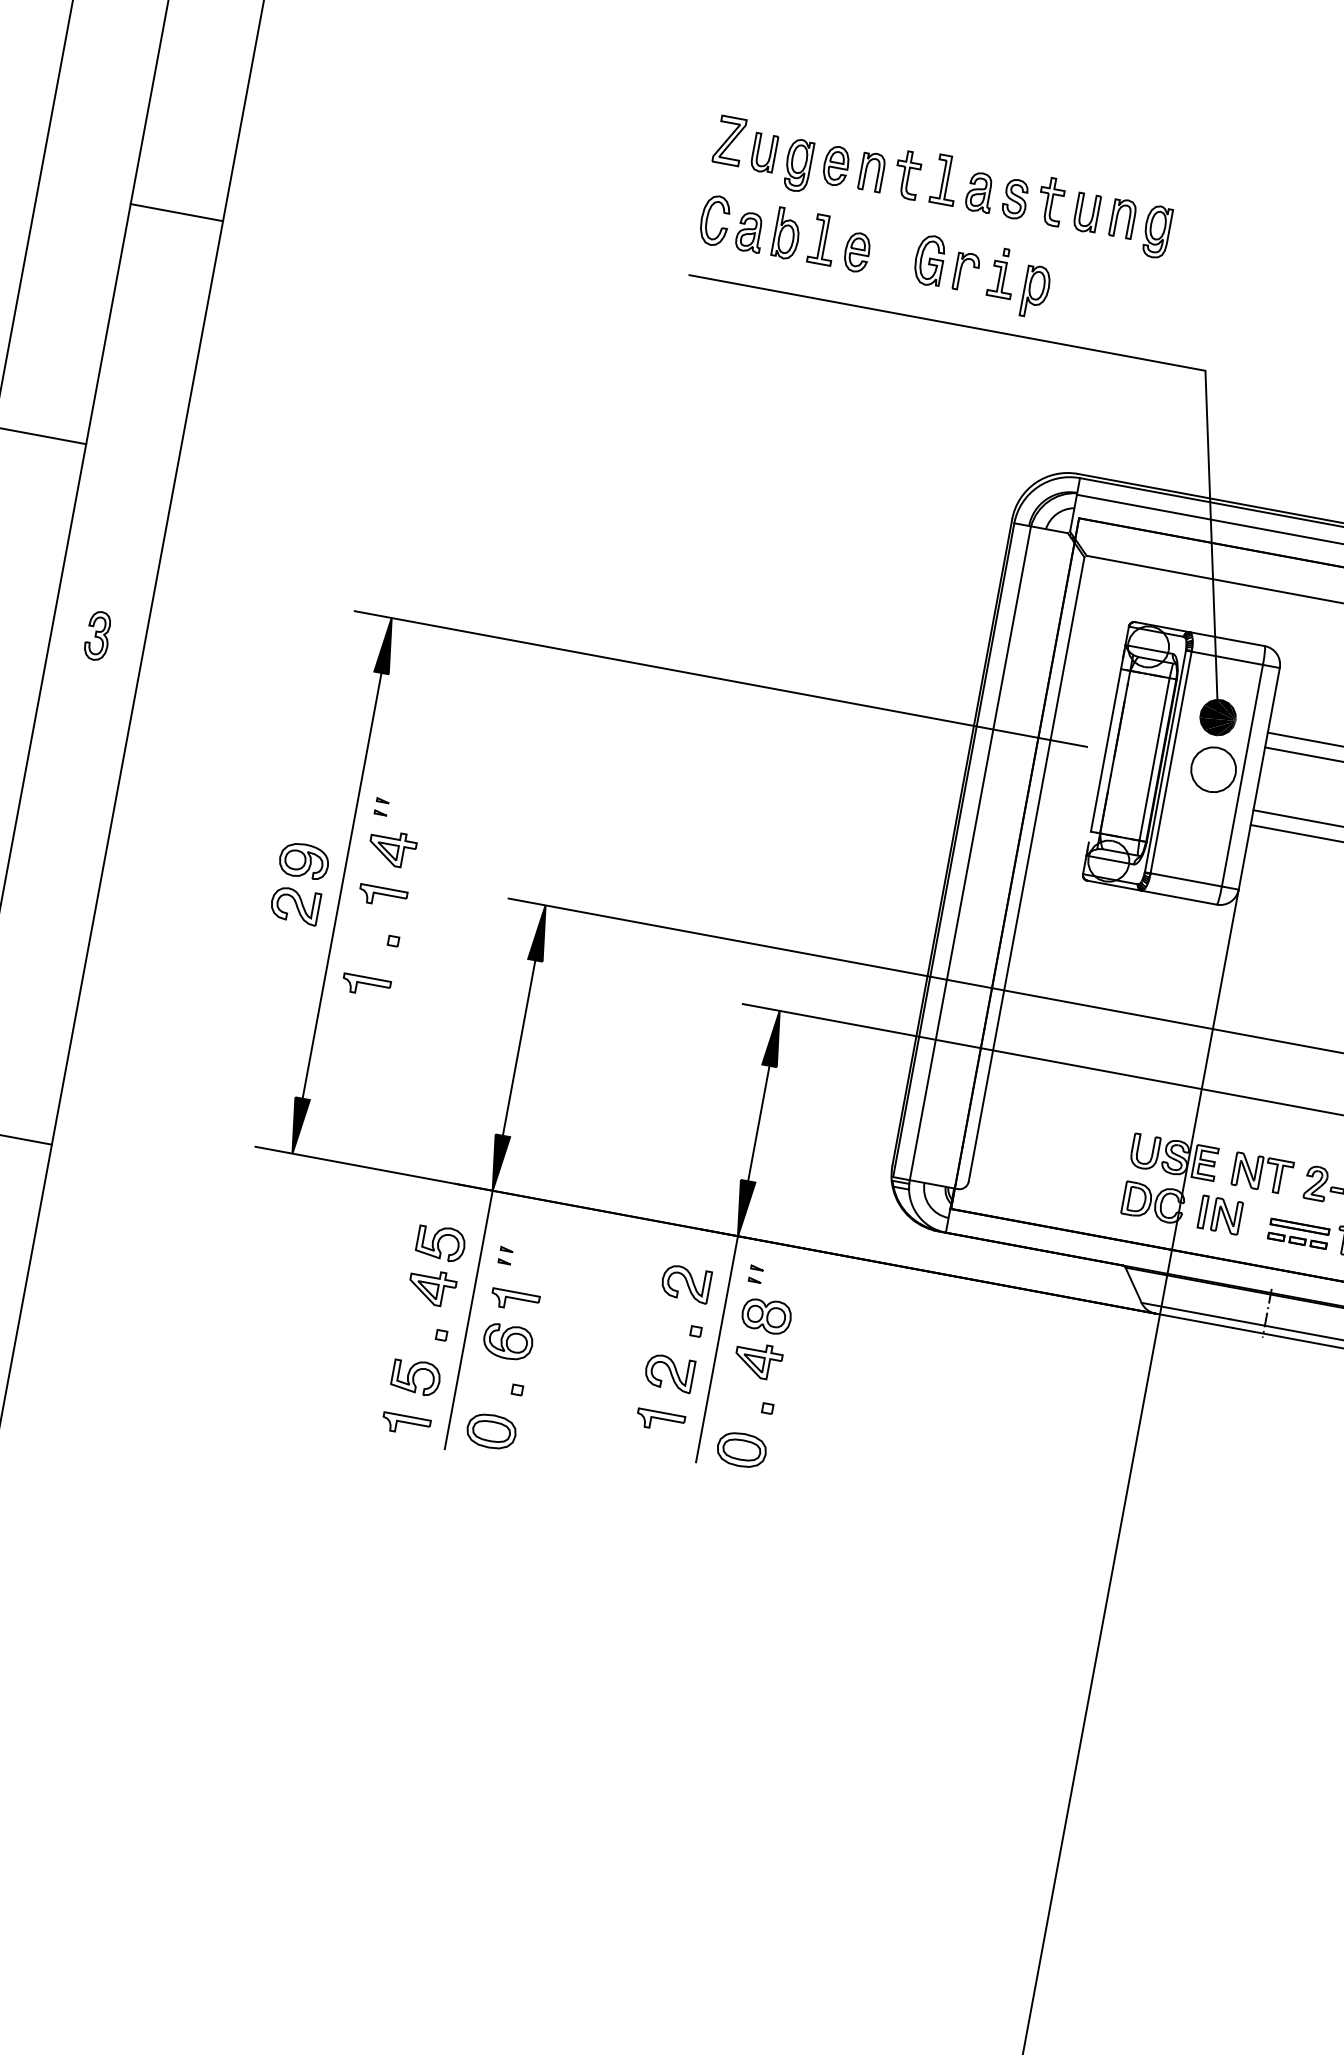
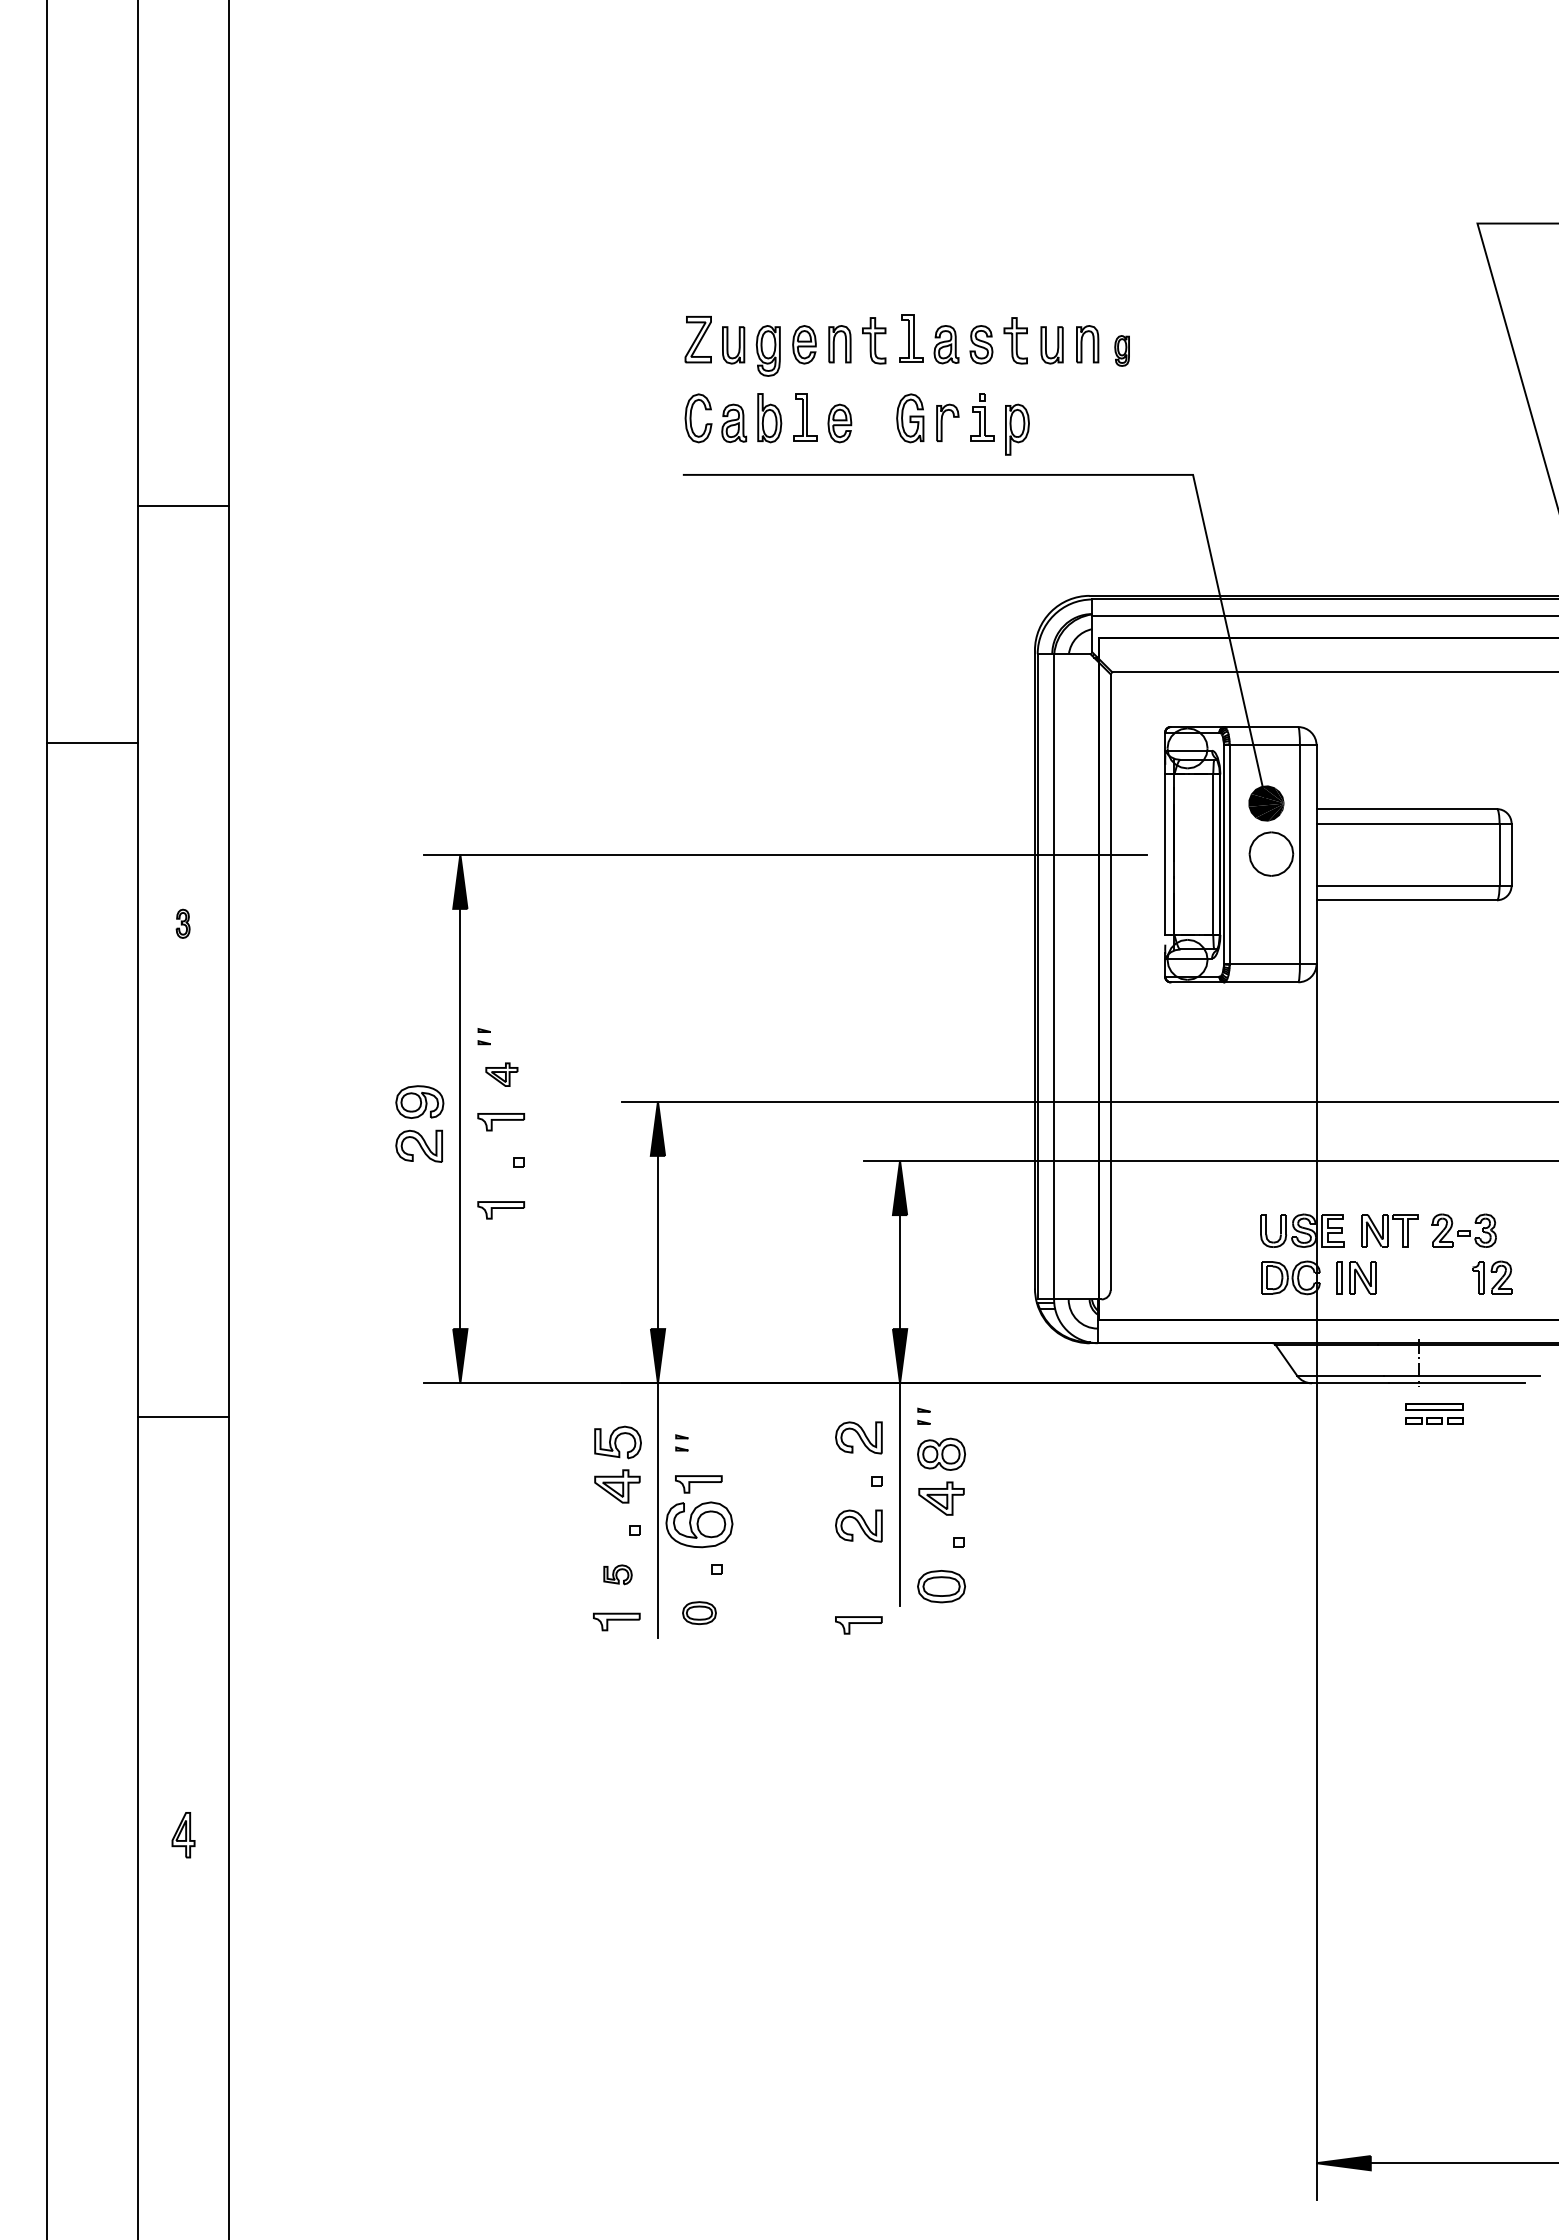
part: (1156, 231) -> (1121, 350), size x0.6
part: (97, 635) -> (182, 923), size x0.6
part: (392, 848) -> (501, 1074), size x0.7
part: (1298, 1233) -> (1434, 1413), moved
part: (508, 1341) -> (699, 1524), size x1.4
part: (415, 1376) -> (617, 1574), size x0.6
part: (660, 1421) -> (858, 1625), moved
part: (491, 1430) -> (699, 1612), size x0.7

